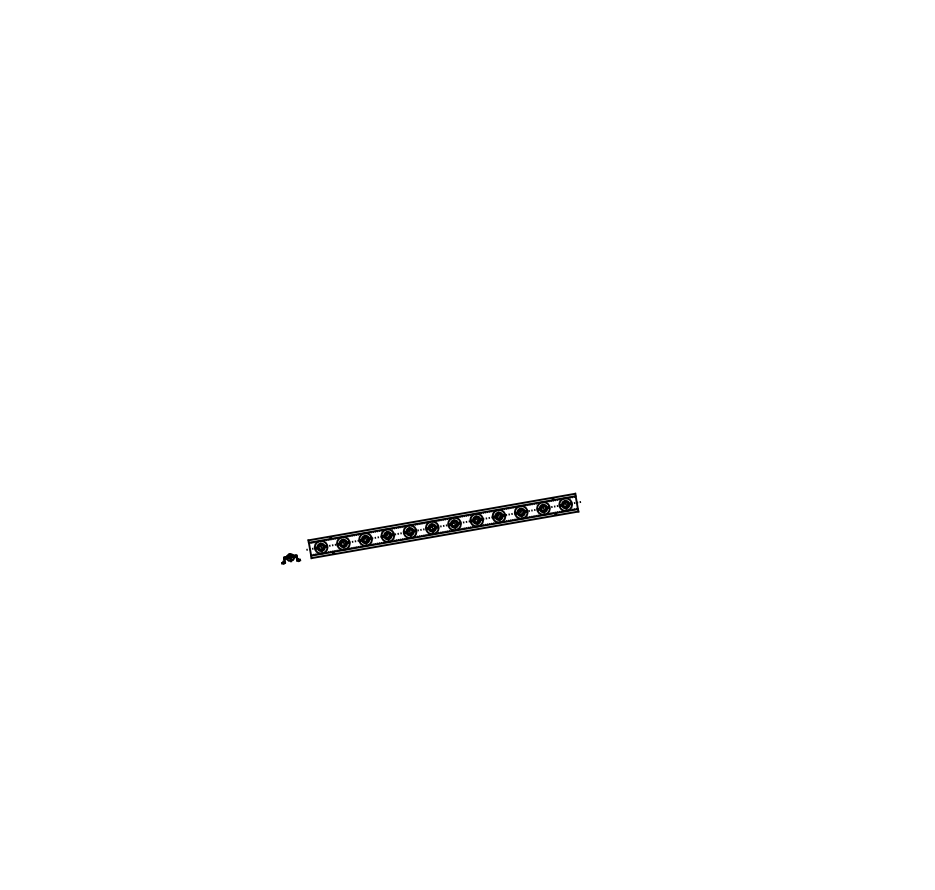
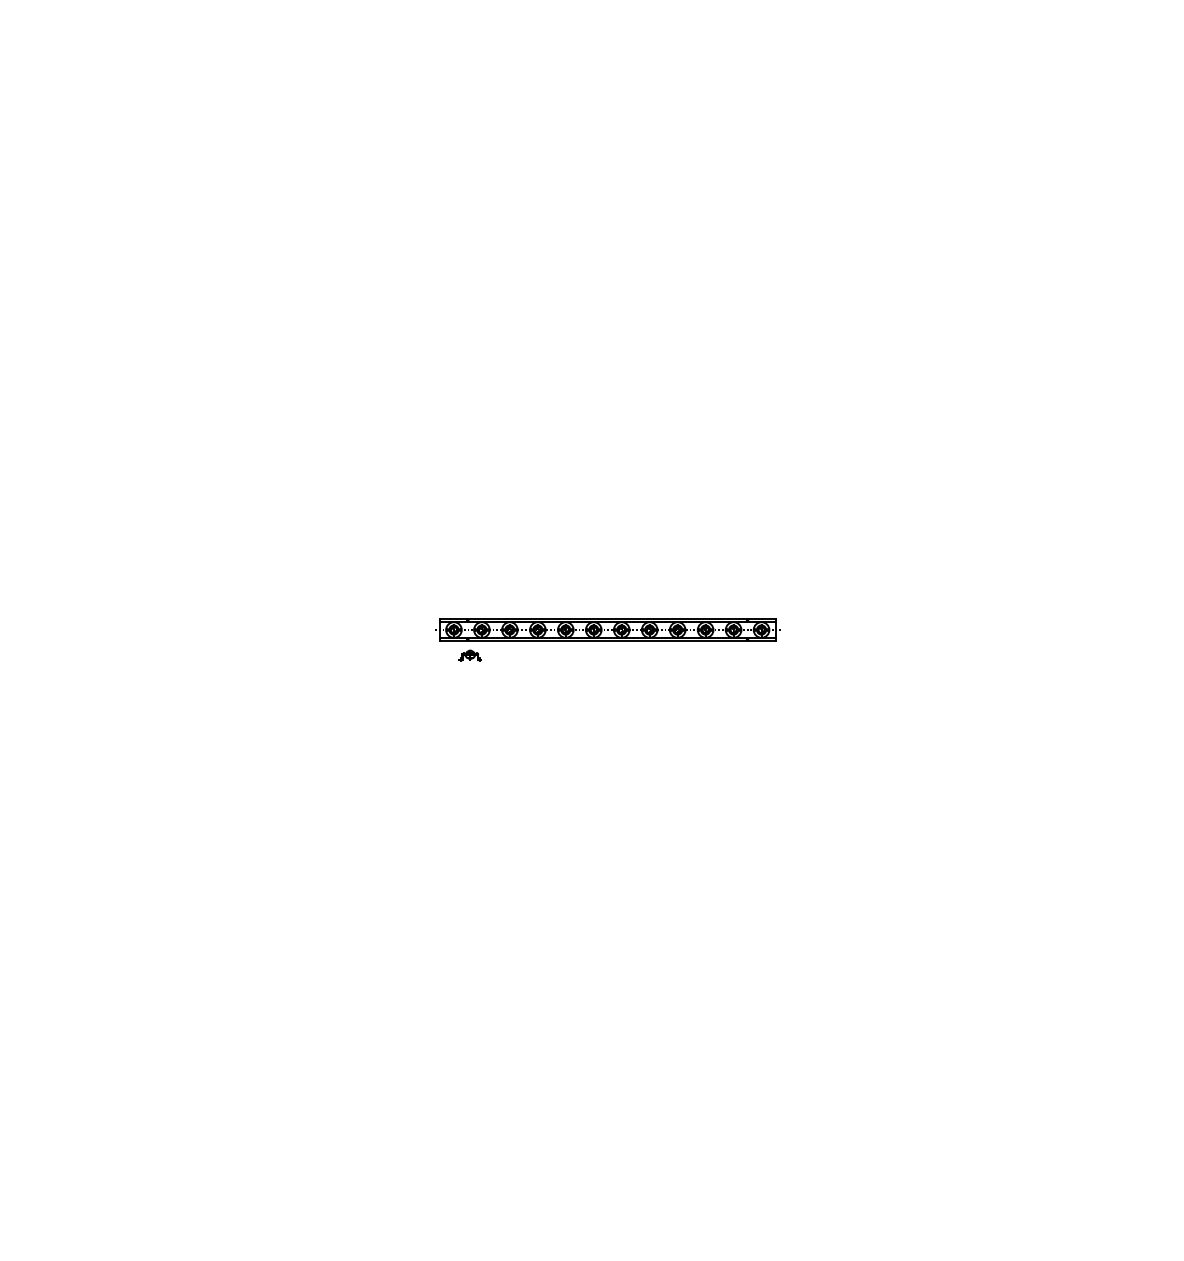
part: (289, 558) -> (469, 655), moved

